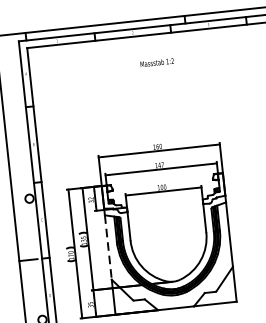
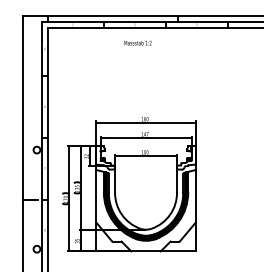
text: (156, 62) -> (137, 42), moved
line: (108, 247) -> (96, 196), dashed -> solid

